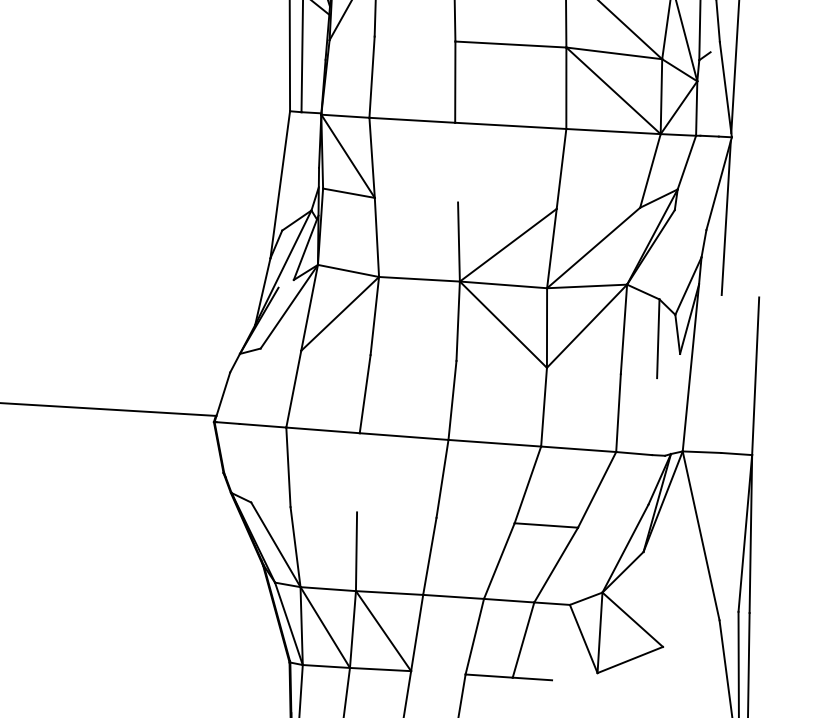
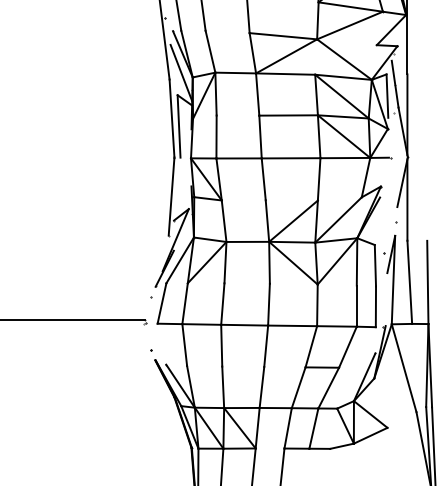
line: (456, 162) -> (263, 179), added
line: (721, 372) -> (409, 281), added
line: (249, 386) -> (161, 303), added
line: (653, 415) -> (375, 306), added
line: (357, 472) -> (221, 345), added
line: (573, 675) -> (341, 445), added

